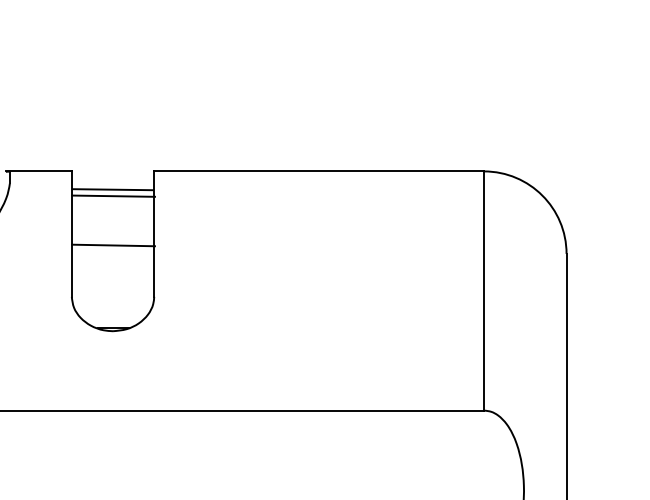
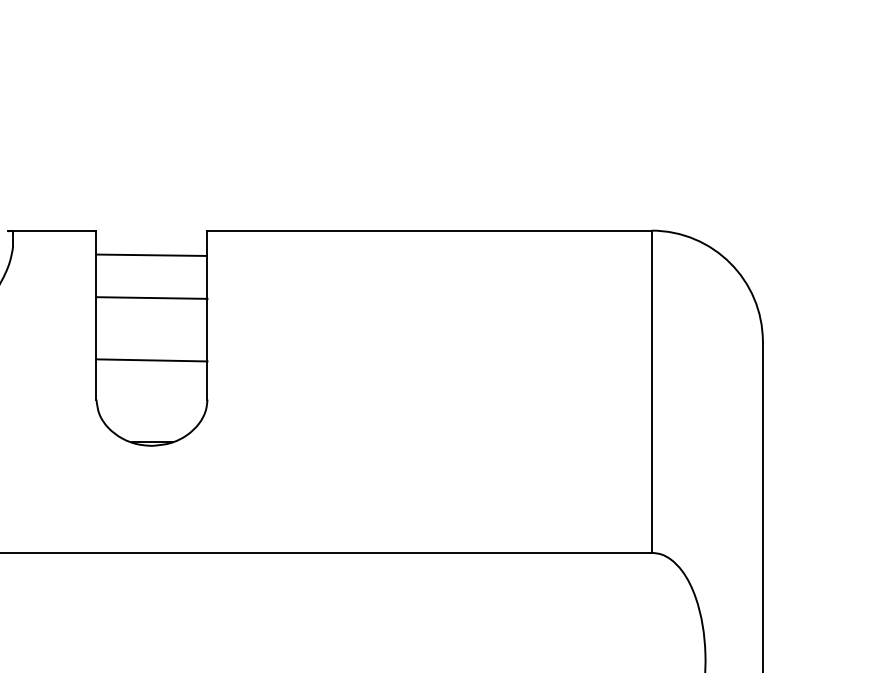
line: (113, 195) -> (151, 297), moved
line: (113, 245) -> (151, 360), moved

